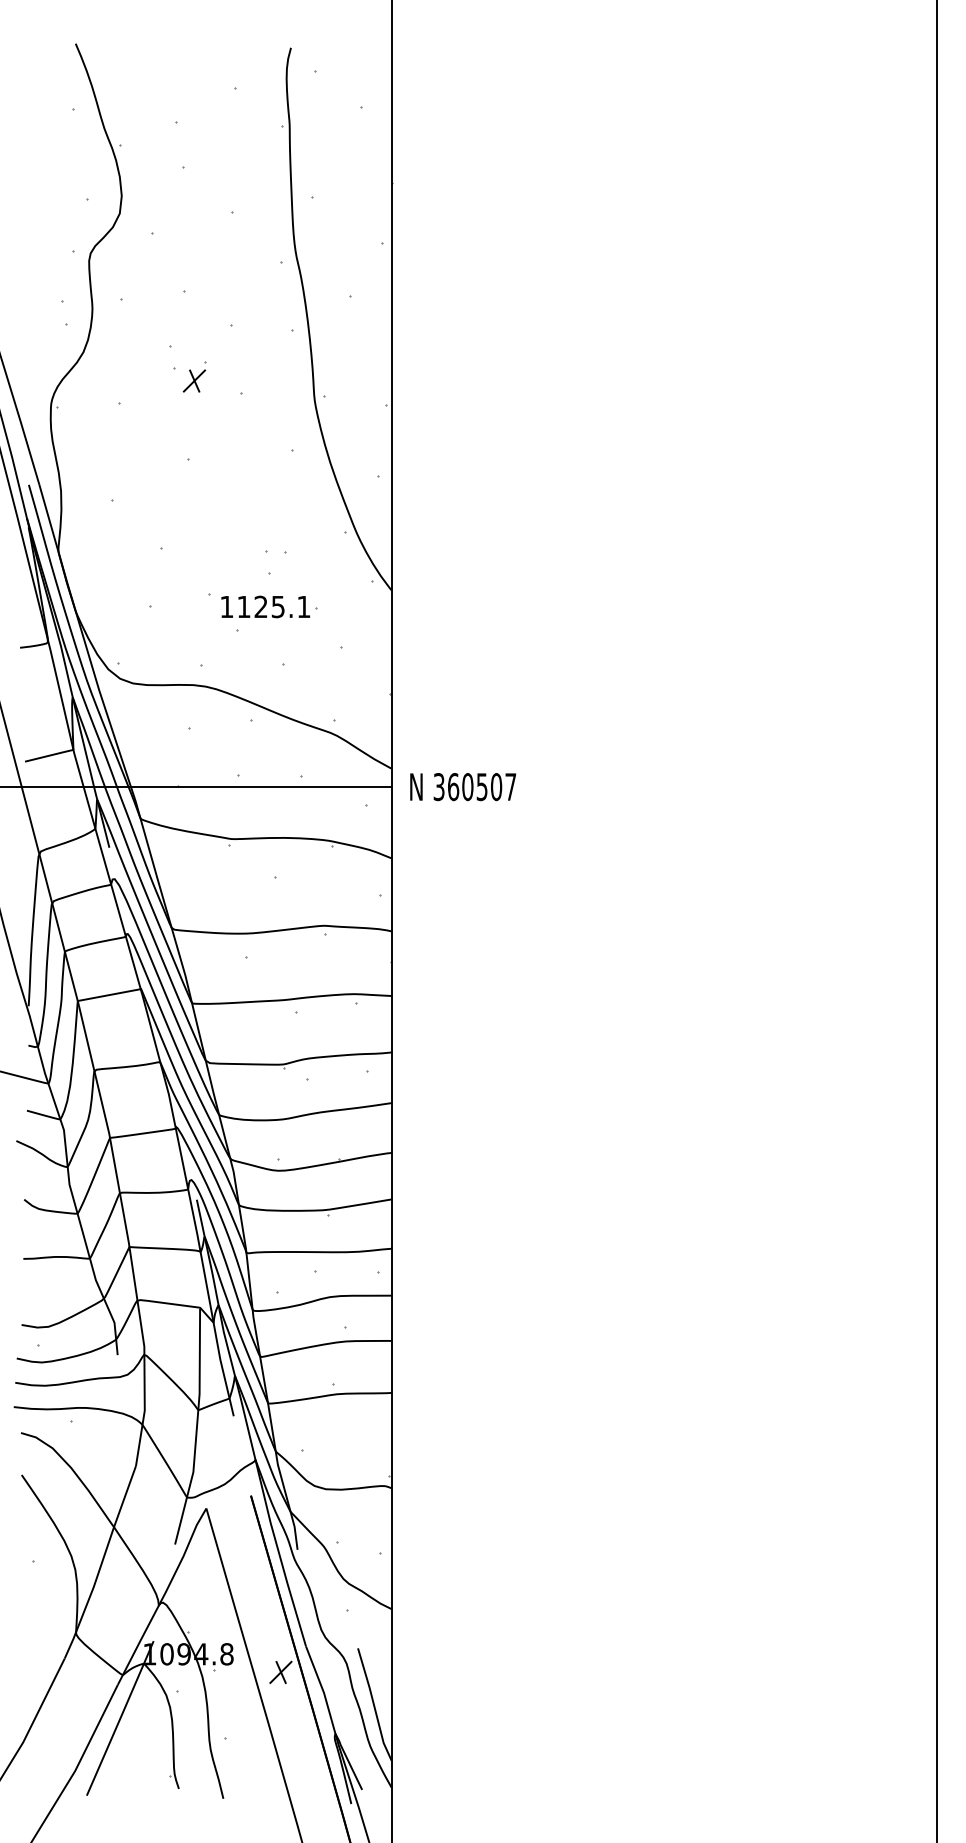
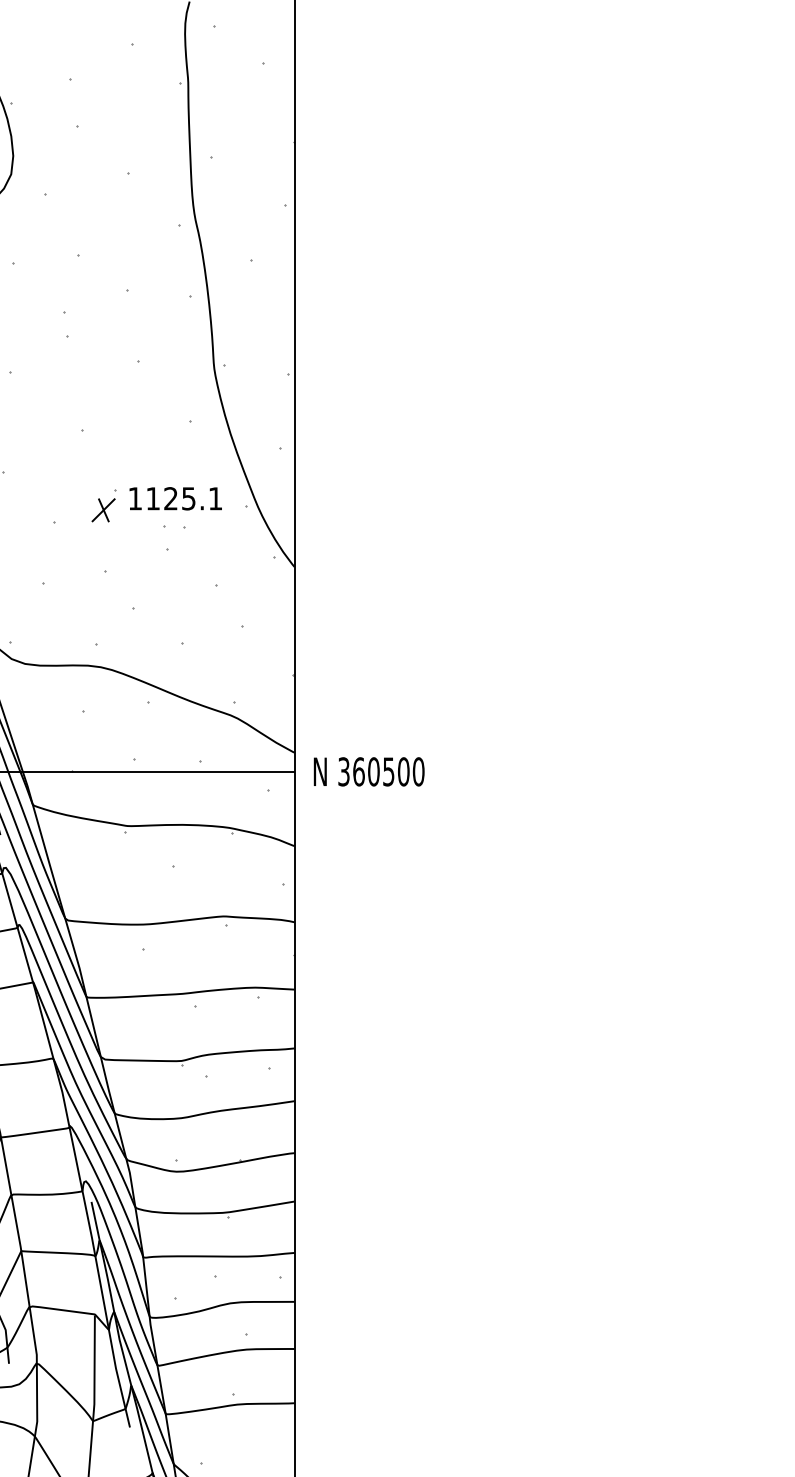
part: (194, 376) -> (103, 505), moved
text: (265, 606) -> (175, 498), moved
text: (510, 787) -> (418, 772), 360507 -> 360500

